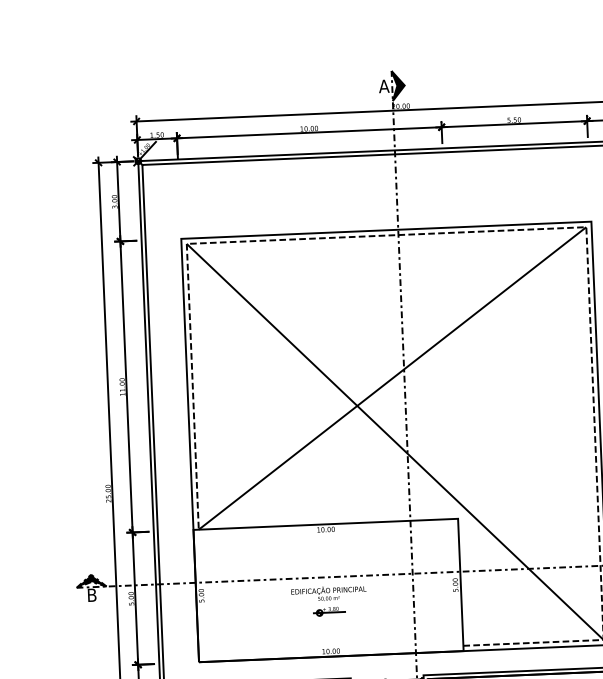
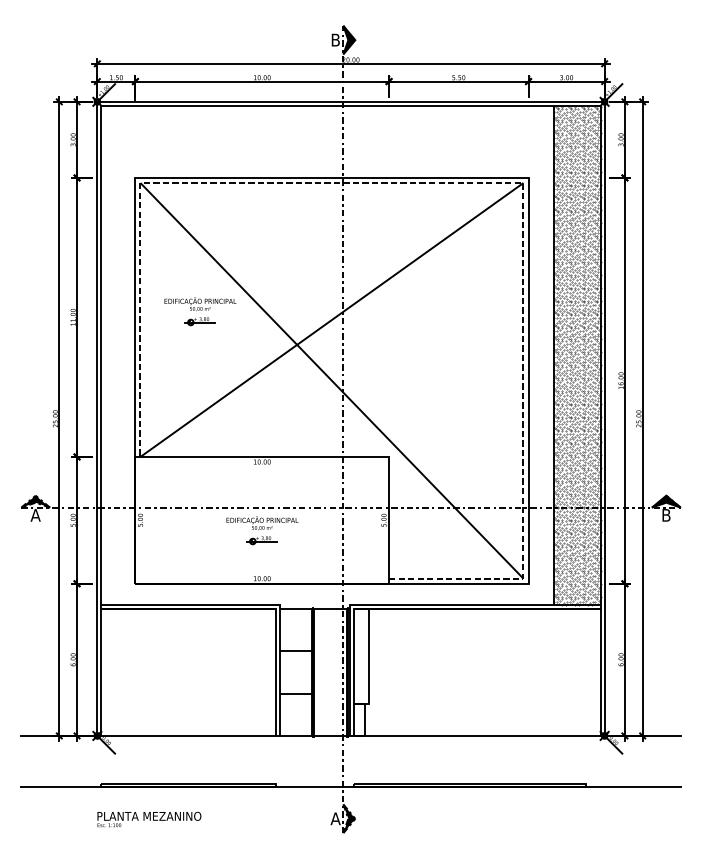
text: (383, 85) -> (335, 39), A -> B
part: (255, 375) -> (200, 311), added
text: (91, 595) -> (35, 515), B -> A

